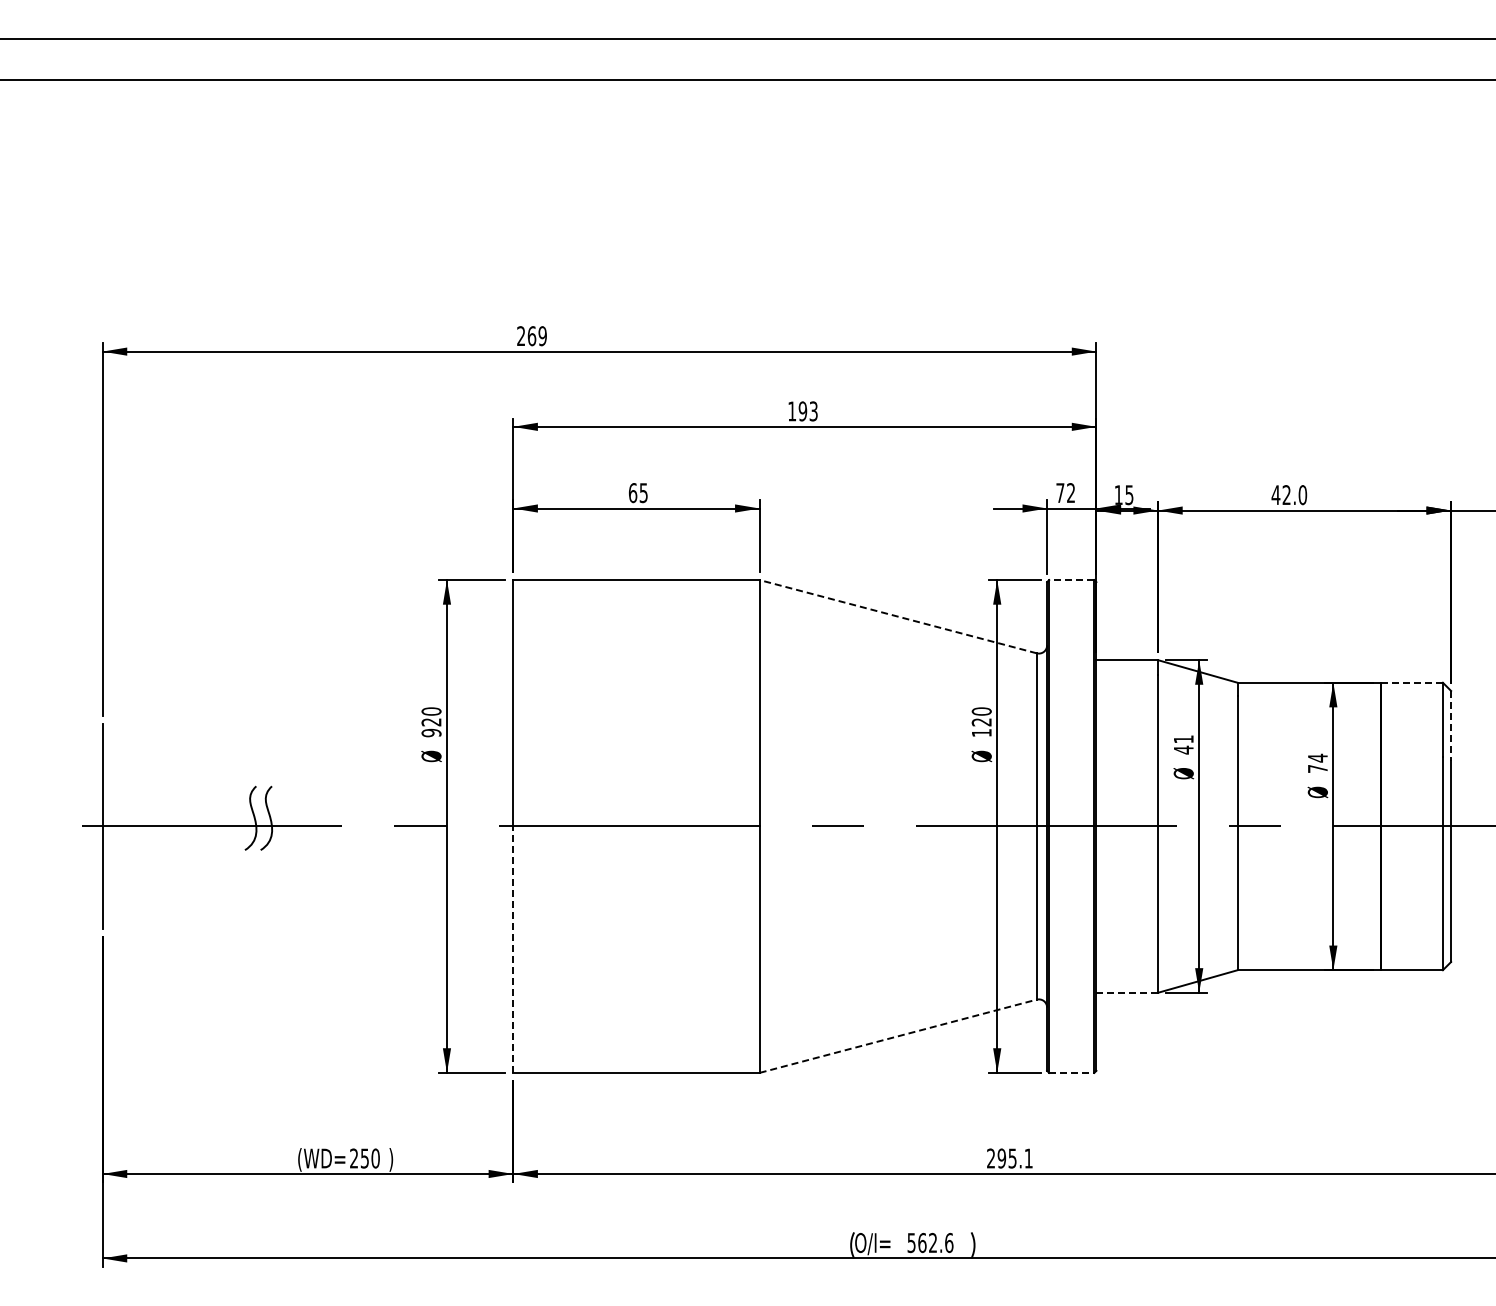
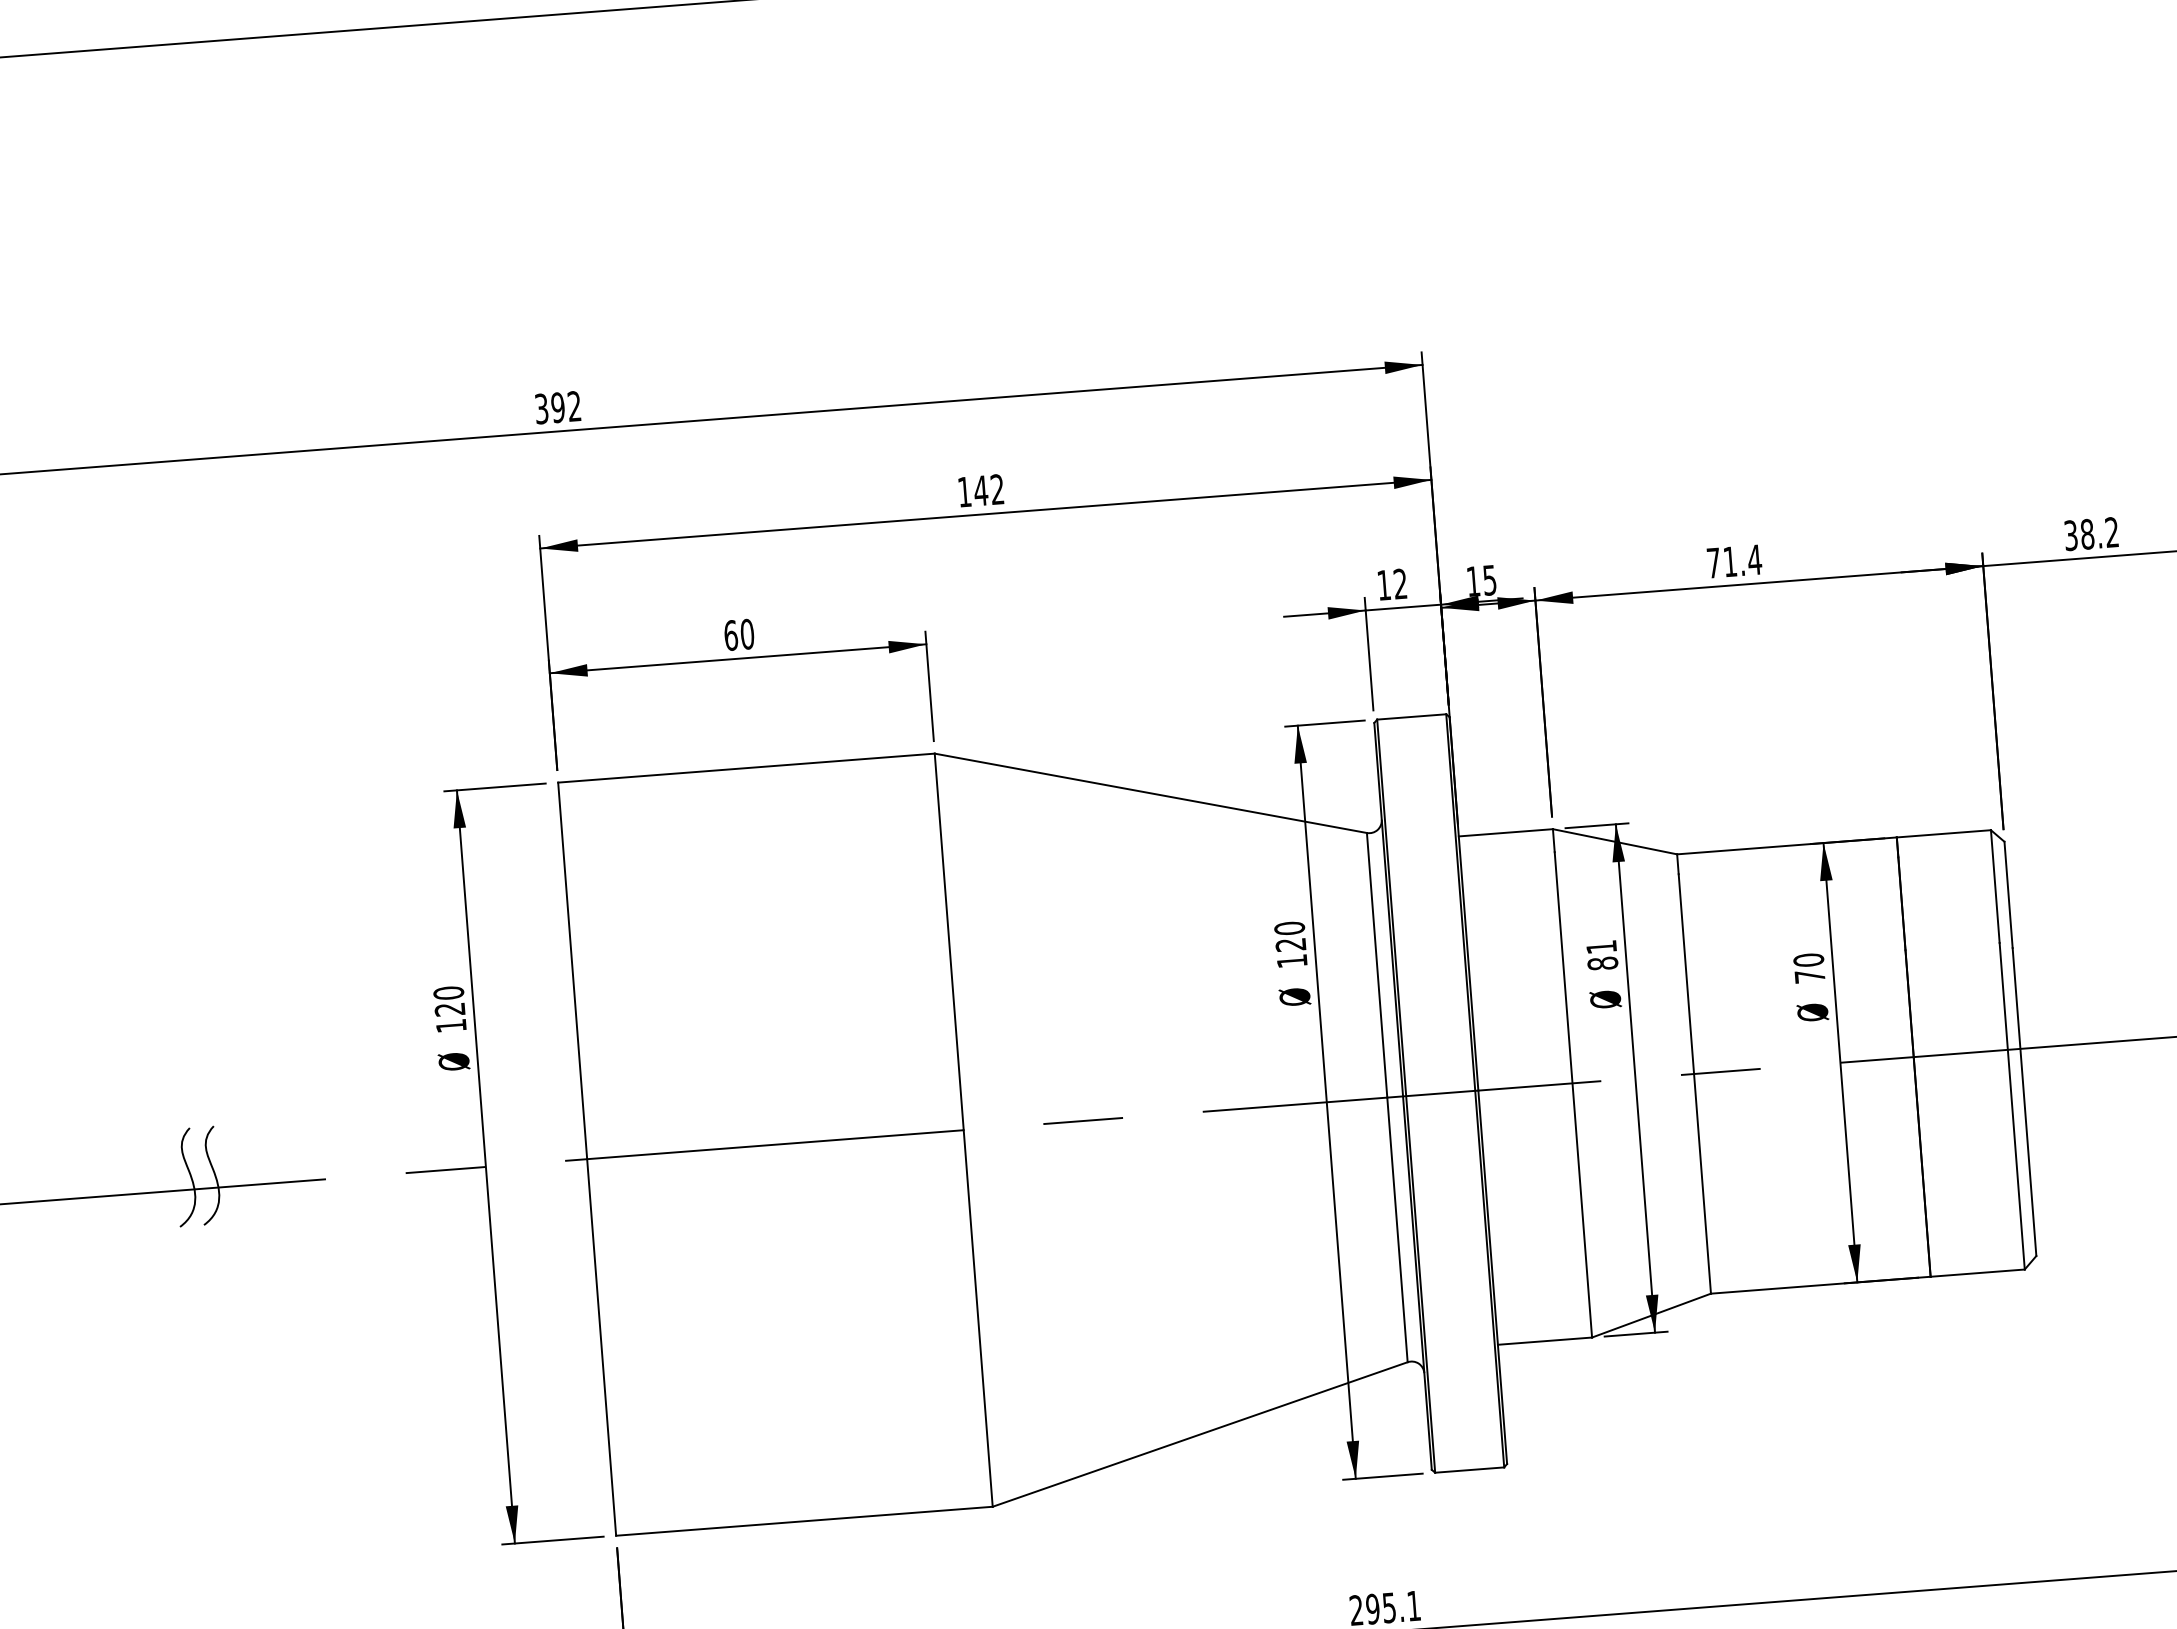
text: (531, 336) -> (557, 408), 269 -> 392
text: (807, 411) -> (988, 490), 193 -> 142
text: (1060, 492) -> (1384, 584), 72 -> 12
text: (643, 493) -> (747, 634), 65 -> 60
text: (1289, 495) -> (1734, 562), 42.0 -> 71.4
line: (1071, 580) -> (1411, 717), dashed -> solid
line: (897, 616) -> (1149, 793), dashed -> solid
line: (1412, 682) -> (1944, 833), dashed -> solid
line: (1451, 725) -> (2009, 894), dashed -> solid
text: (431, 732) -> (451, 1025), 920 -> 120
text: (1183, 749) -> (1602, 962), 41 -> 81
text: (1317, 757) -> (1808, 959), 74 -> 70
line: (513, 949) -> (602, 1347), dashed -> solid
line: (1127, 992) -> (1545, 1340), dashed -> solid
line: (898, 1036) -> (1200, 1434), dashed -> solid
line: (1071, 1072) -> (1469, 1469), dashed -> solid

